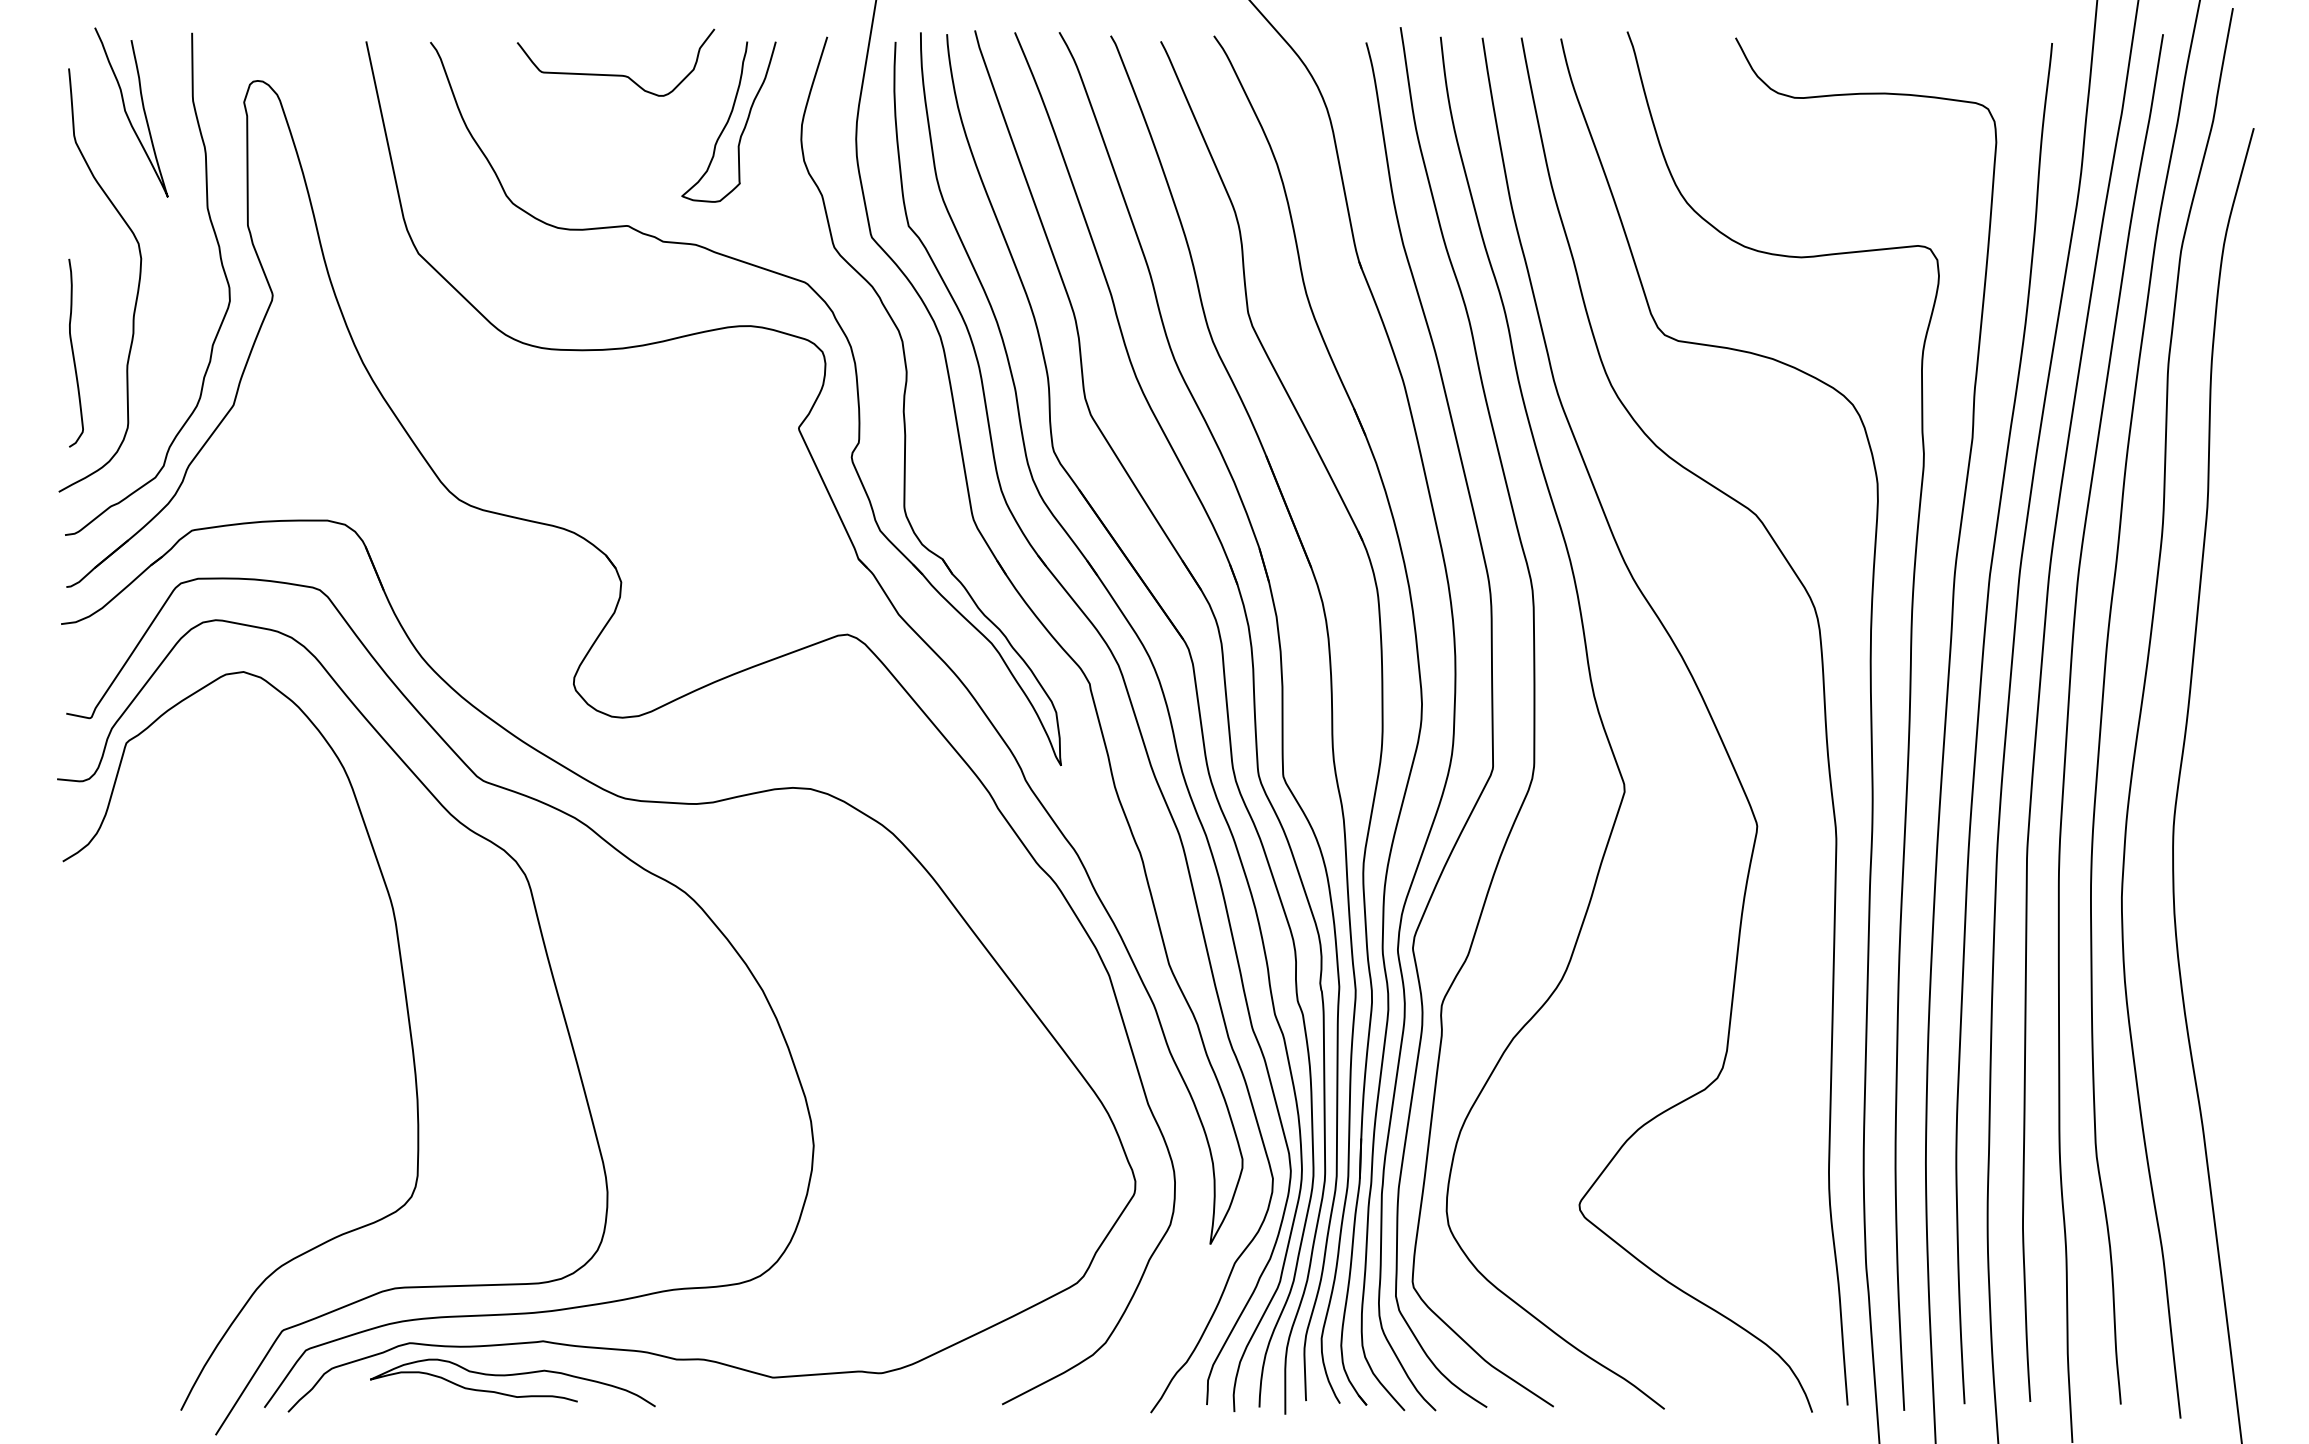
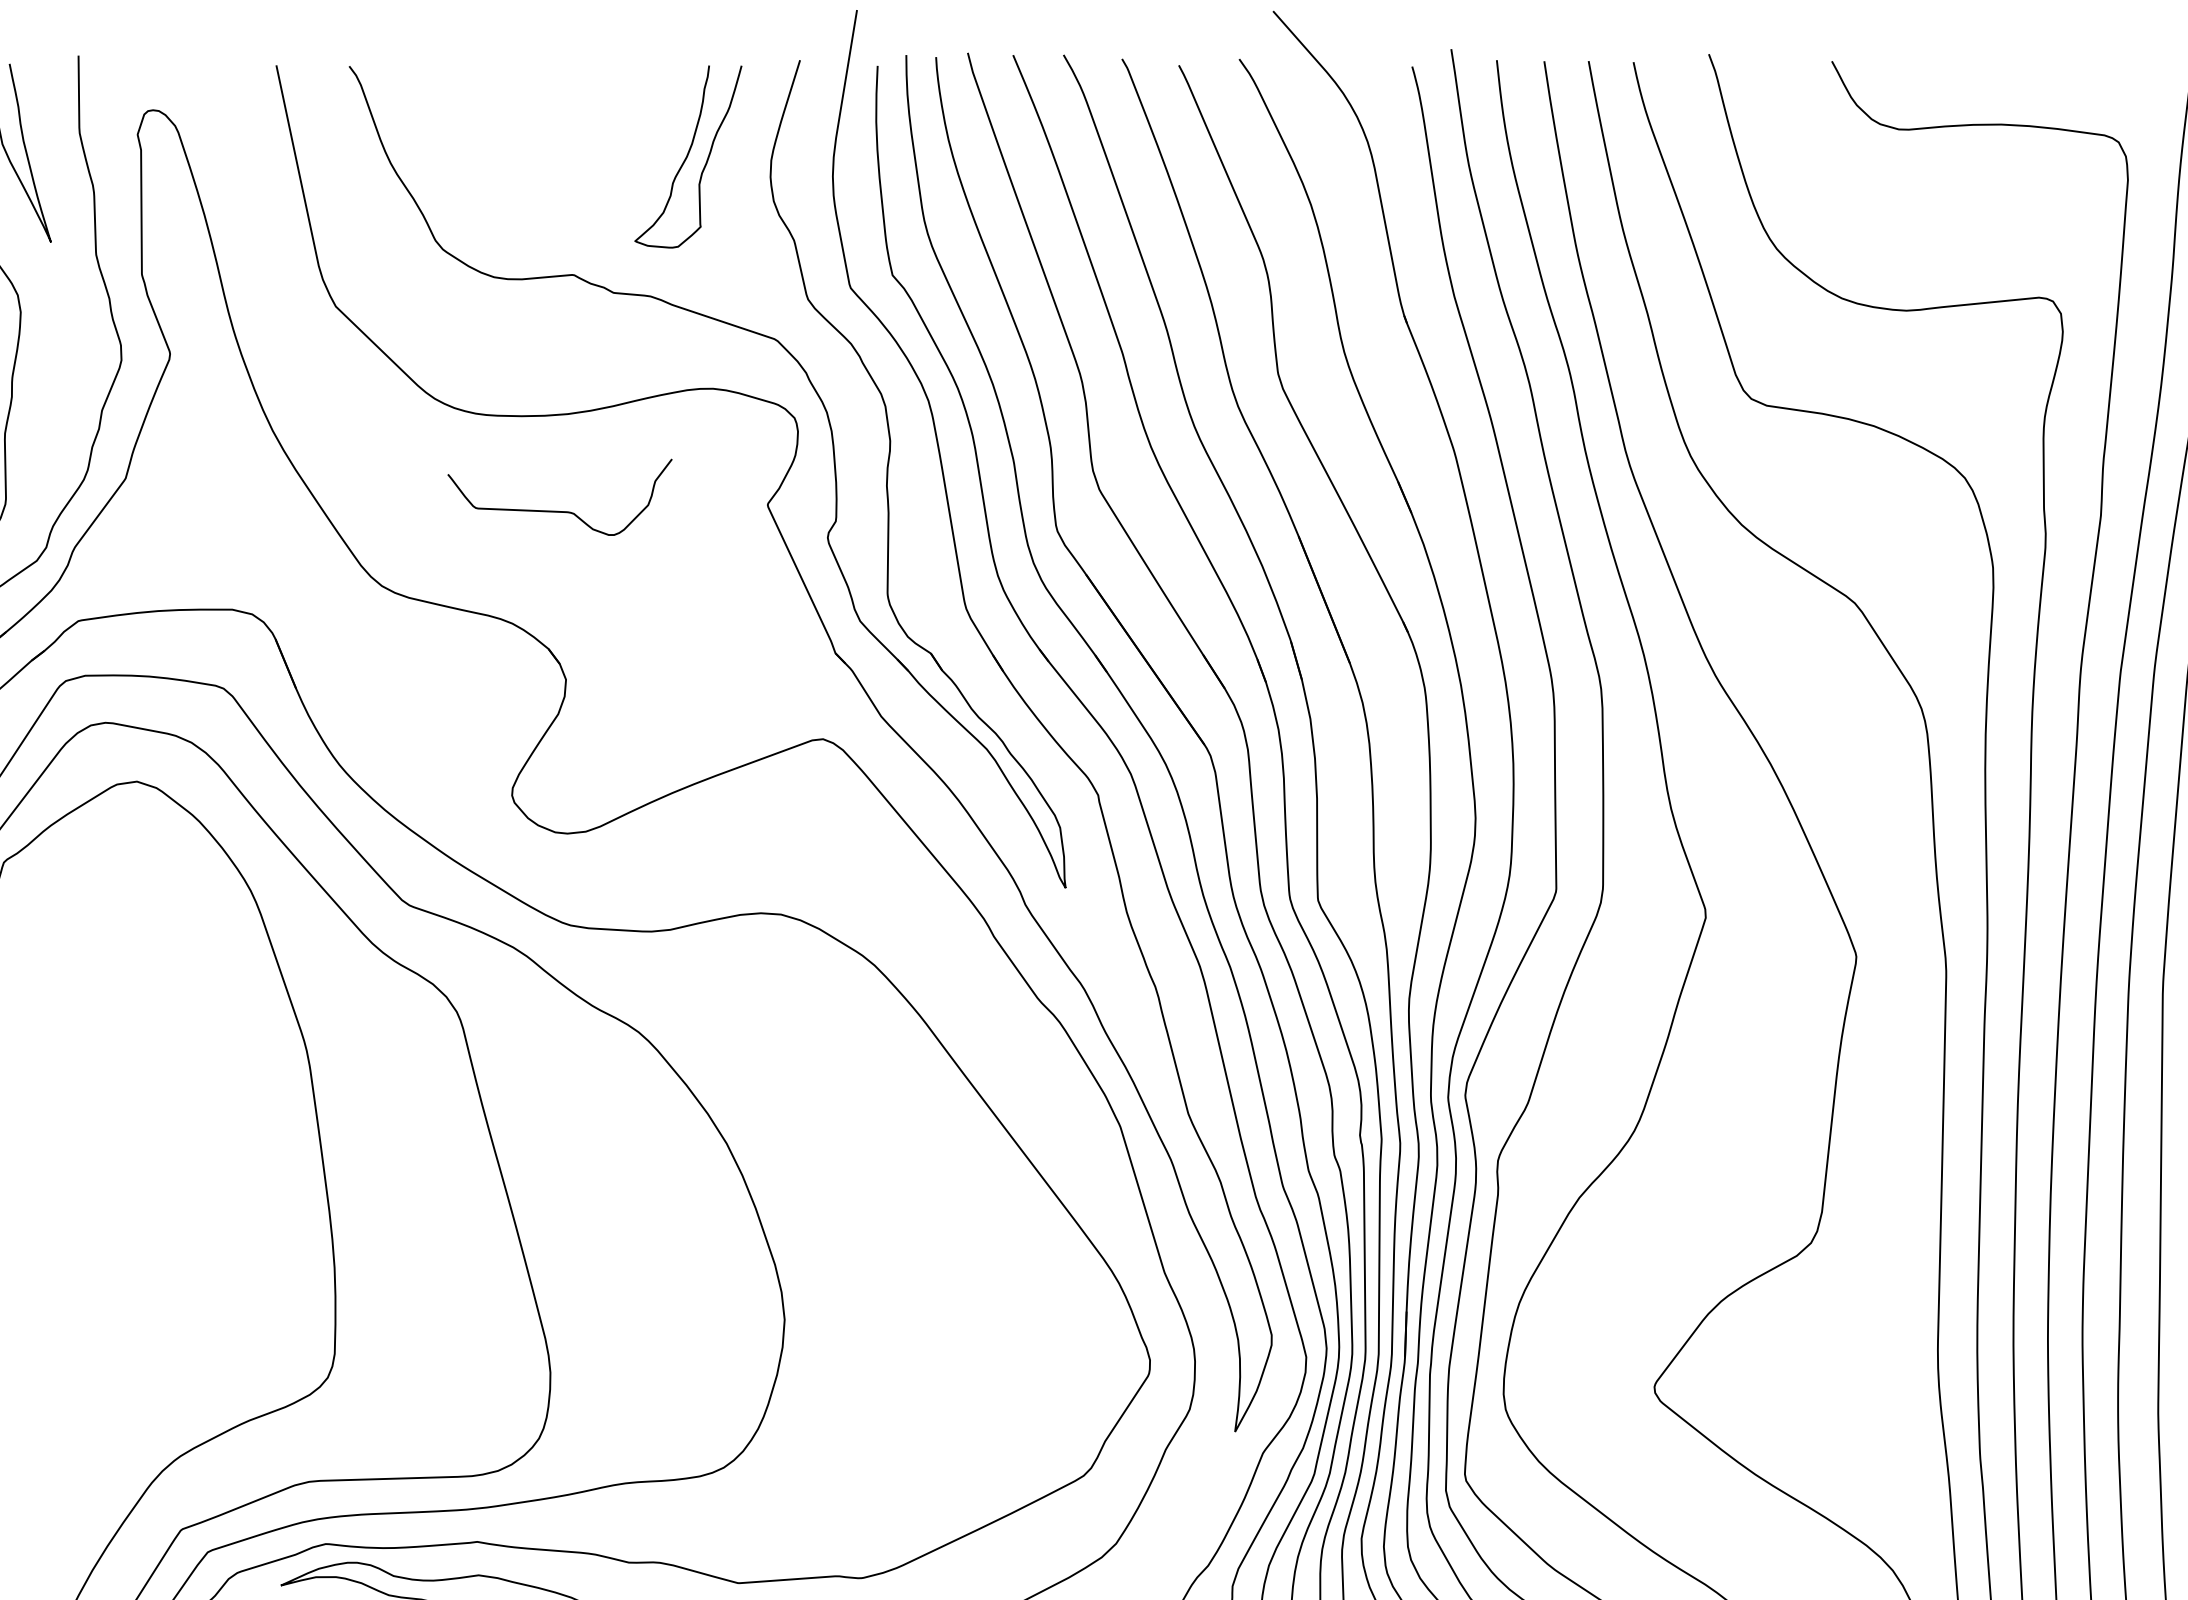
curve: (615, 74) -> (559, 510), moved

